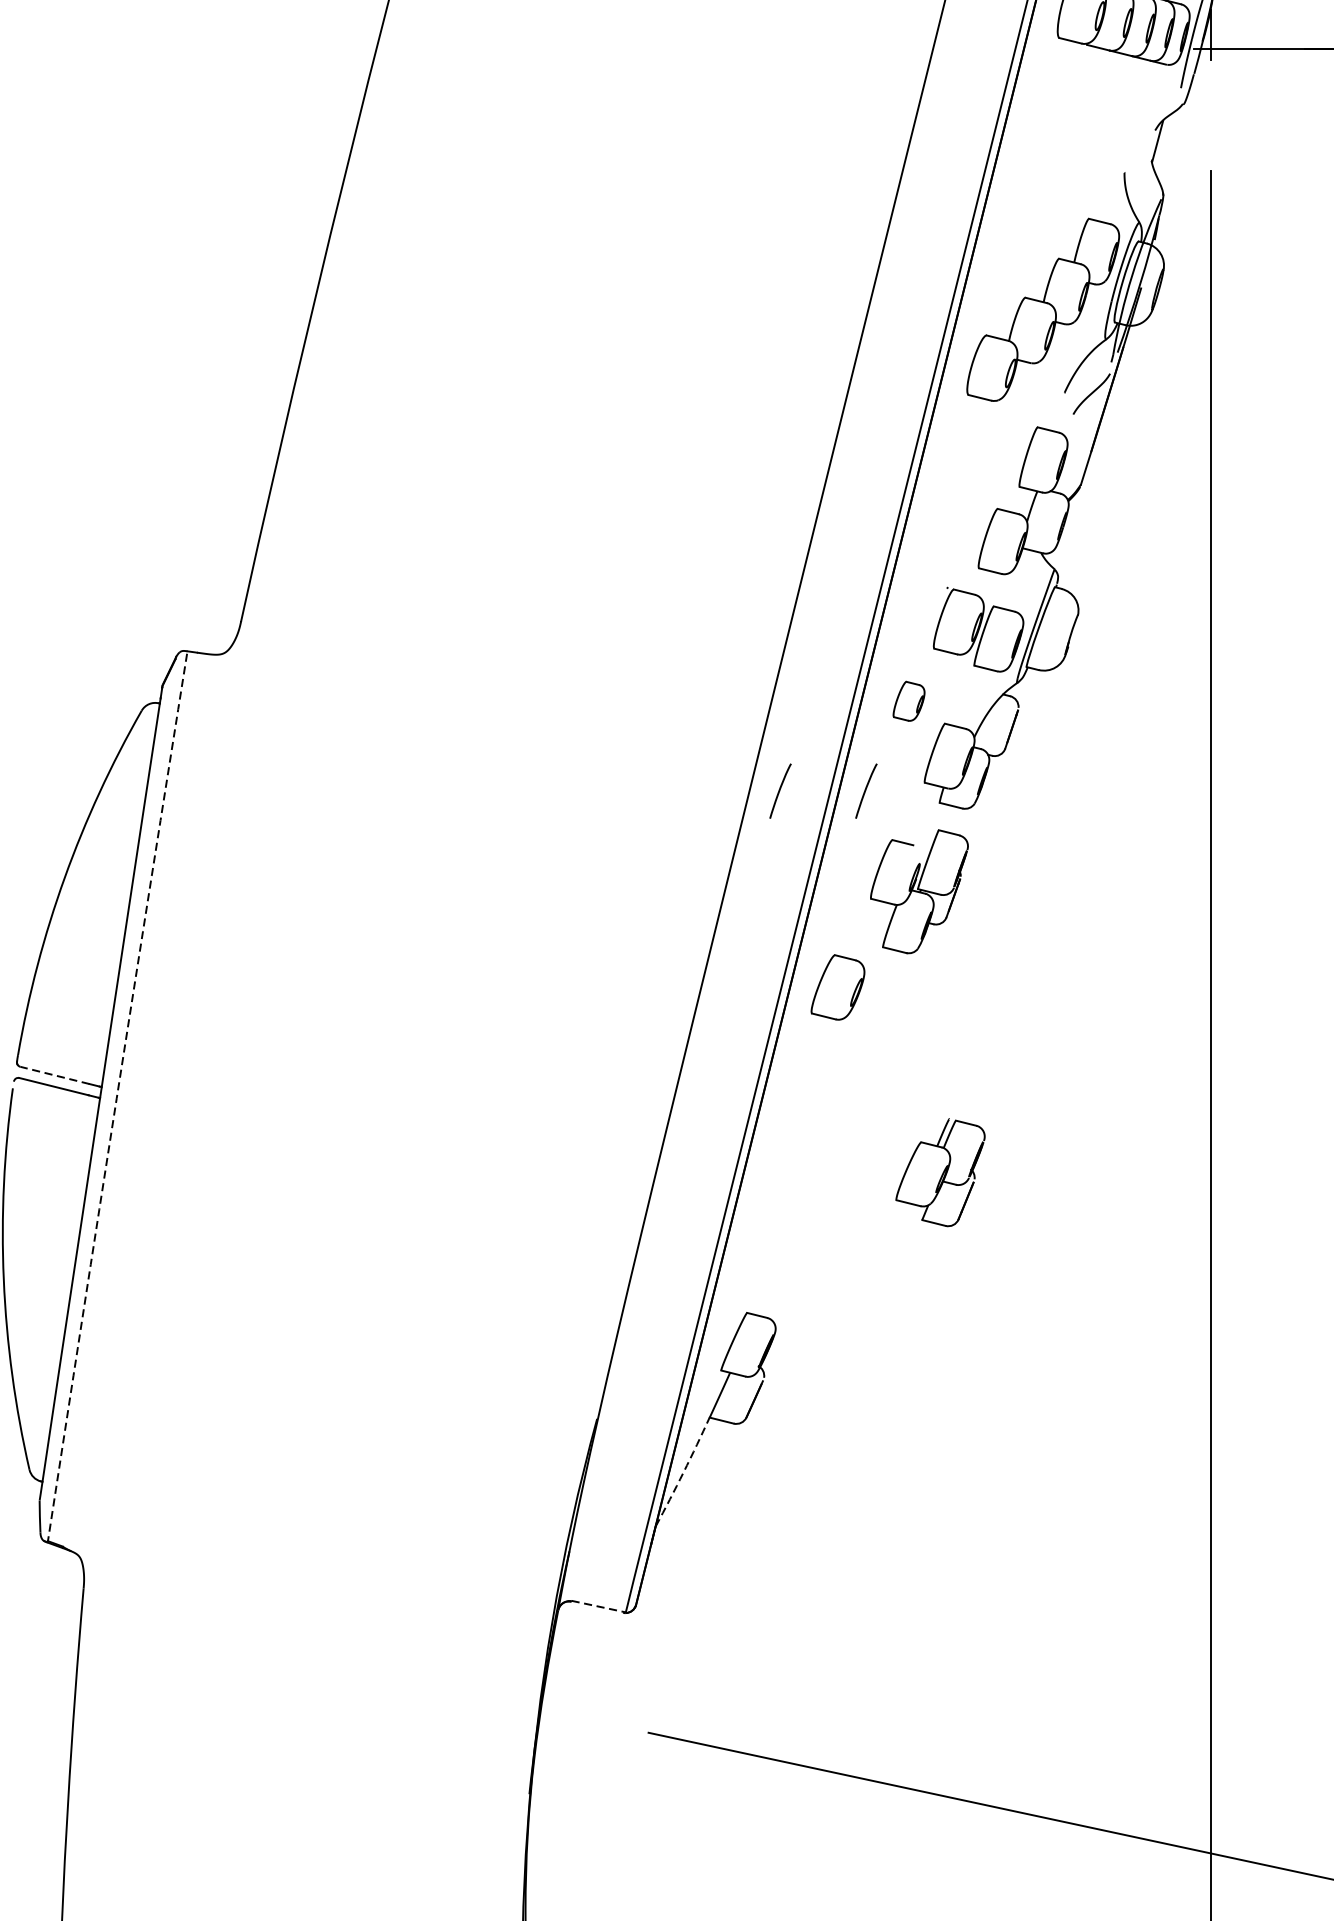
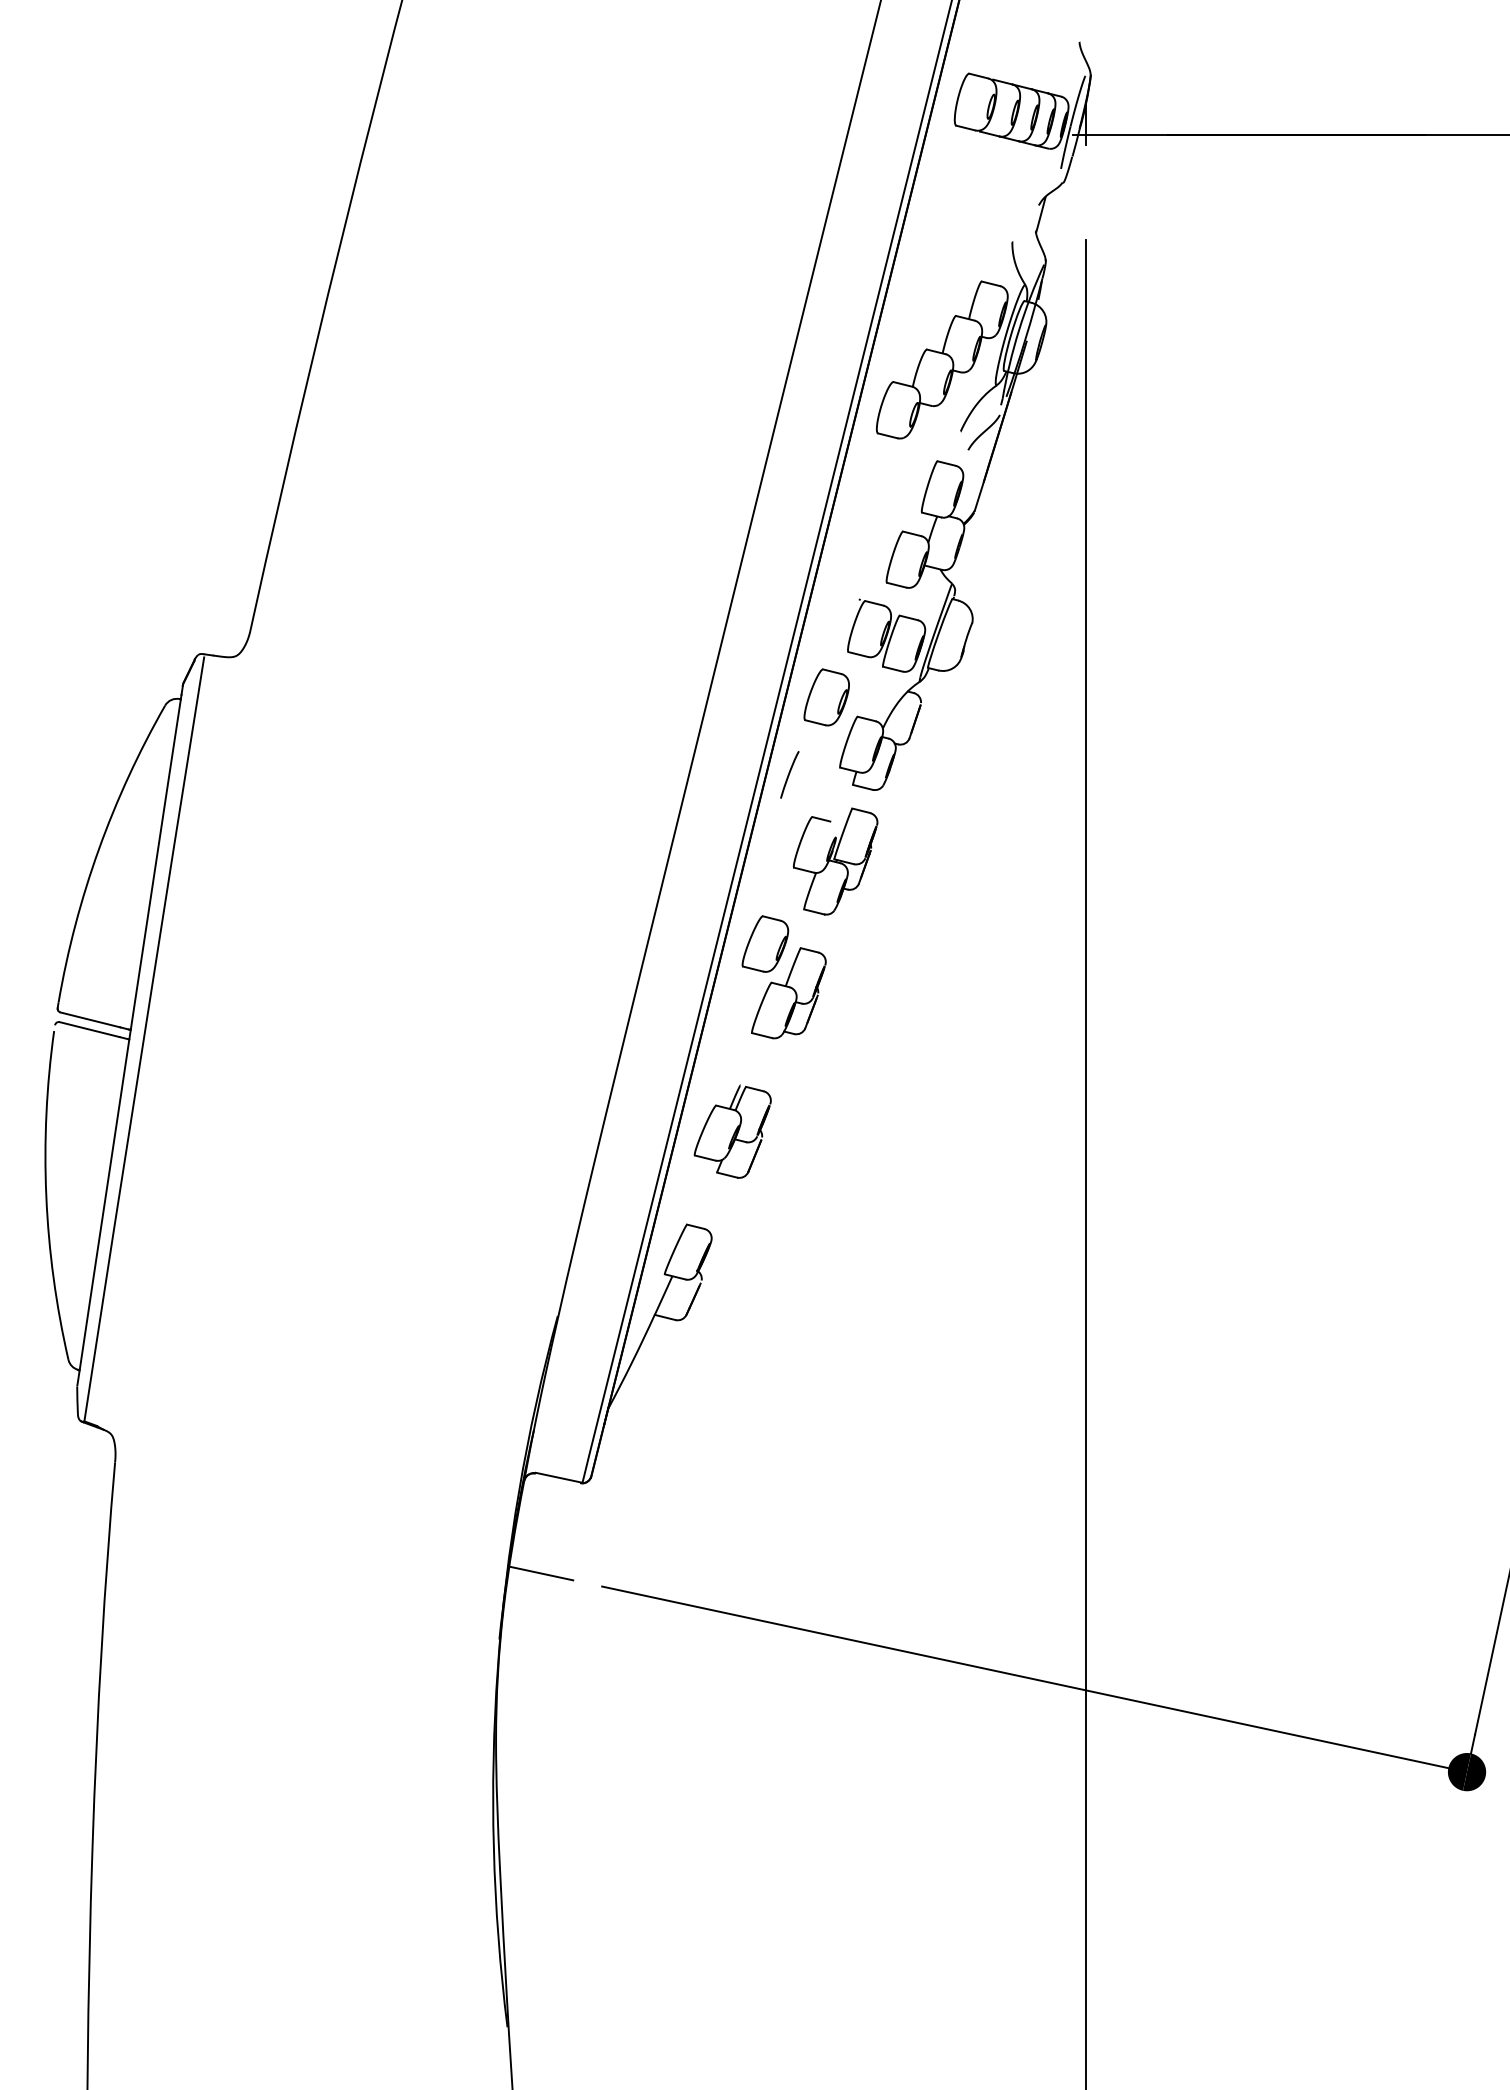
part: (908, 701) -> (826, 697), size x1.67
curve: (780, 790) -> (715, 774), removed
part: (864, 1044) -> (788, 993), added
line: (55, 1074) -> (90, 1019), dashed -> solid
arc: (116, 1098) -> (143, 1039), dashed -> solid
part: (940, 1172) -> (732, 1131), moved
arc: (683, 1471) -> (632, 1361), dashed -> solid
line: (599, 1606) -> (559, 1477), dashed -> solid
line: (577, 1717) -> (540, 1573), added

